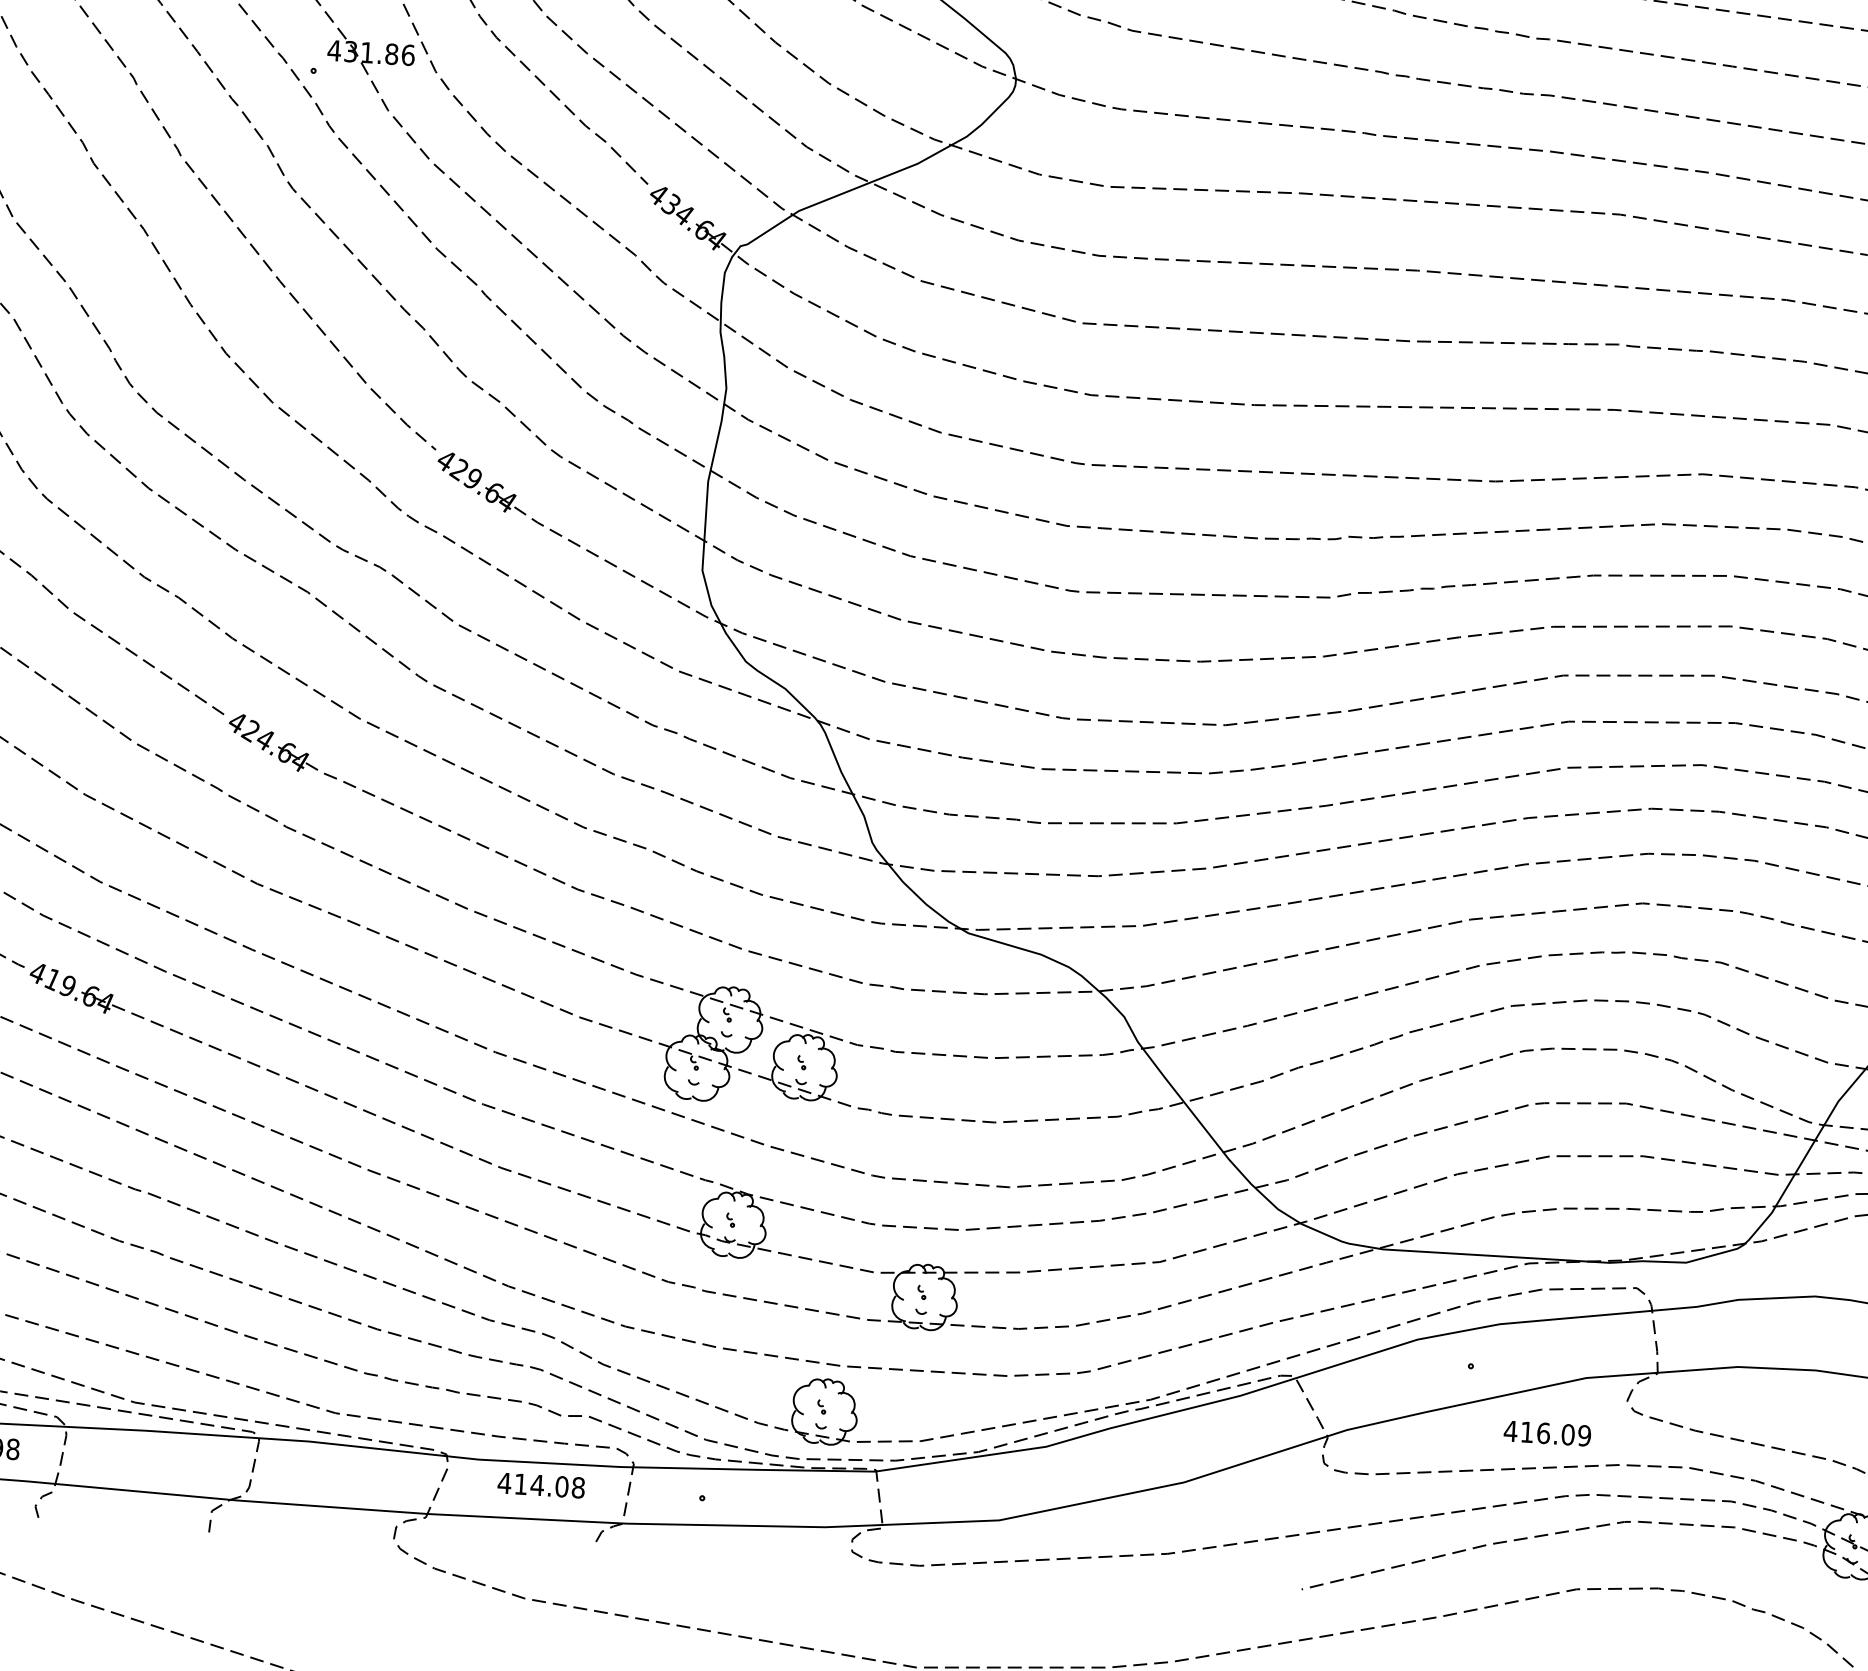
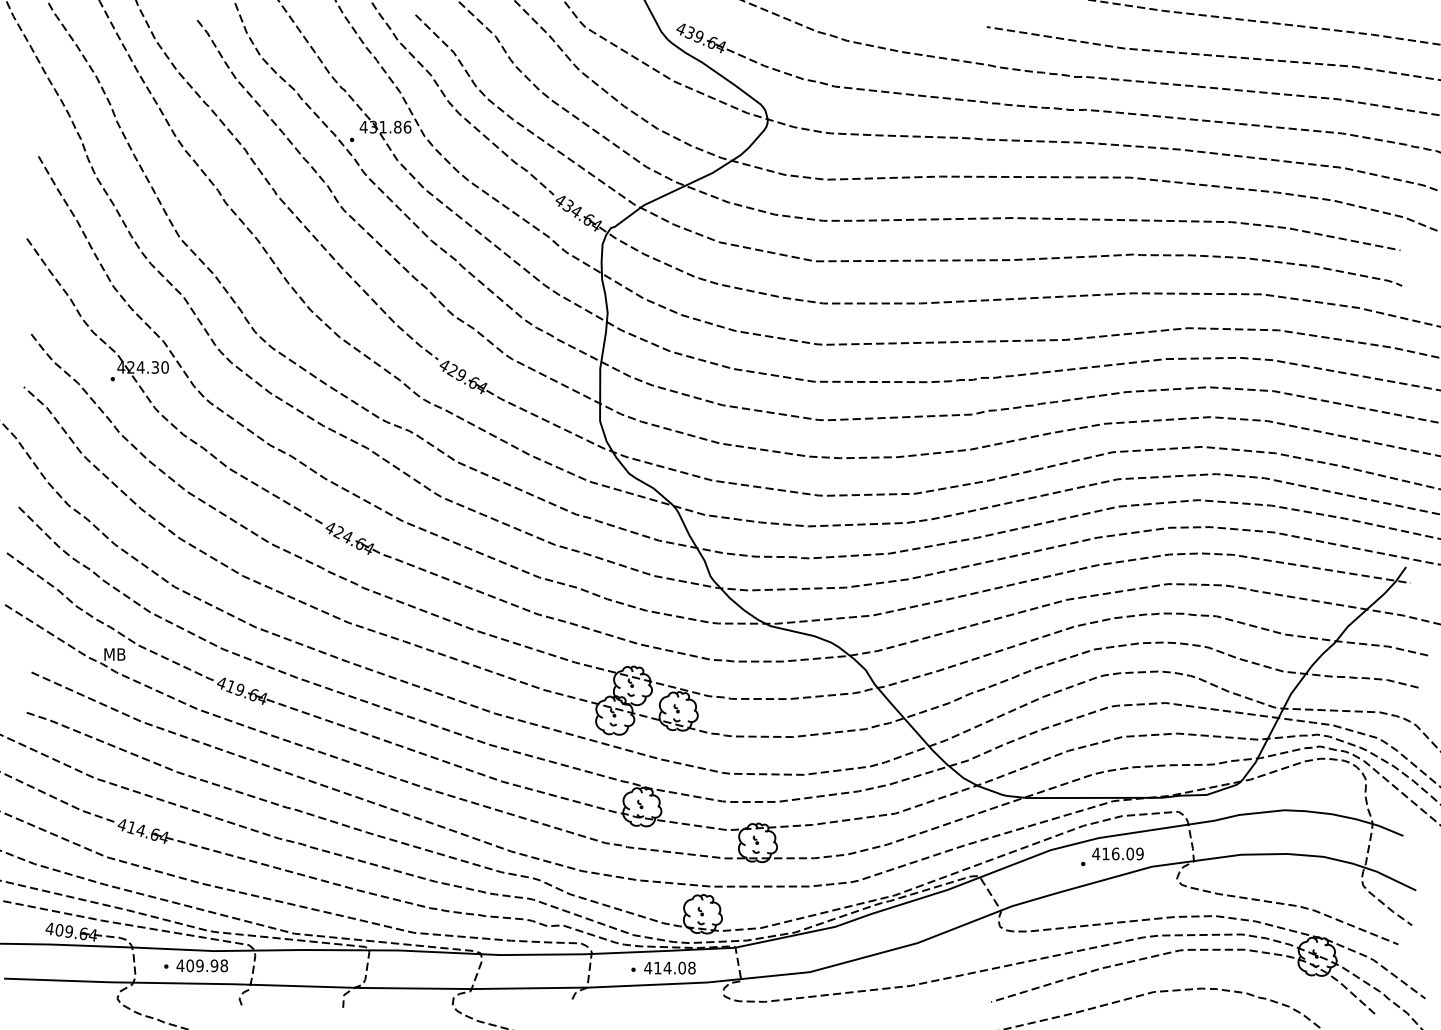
text: (1546, 1432) -> (1117, 853), moved
text: (540, 1484) -> (669, 967), moved

